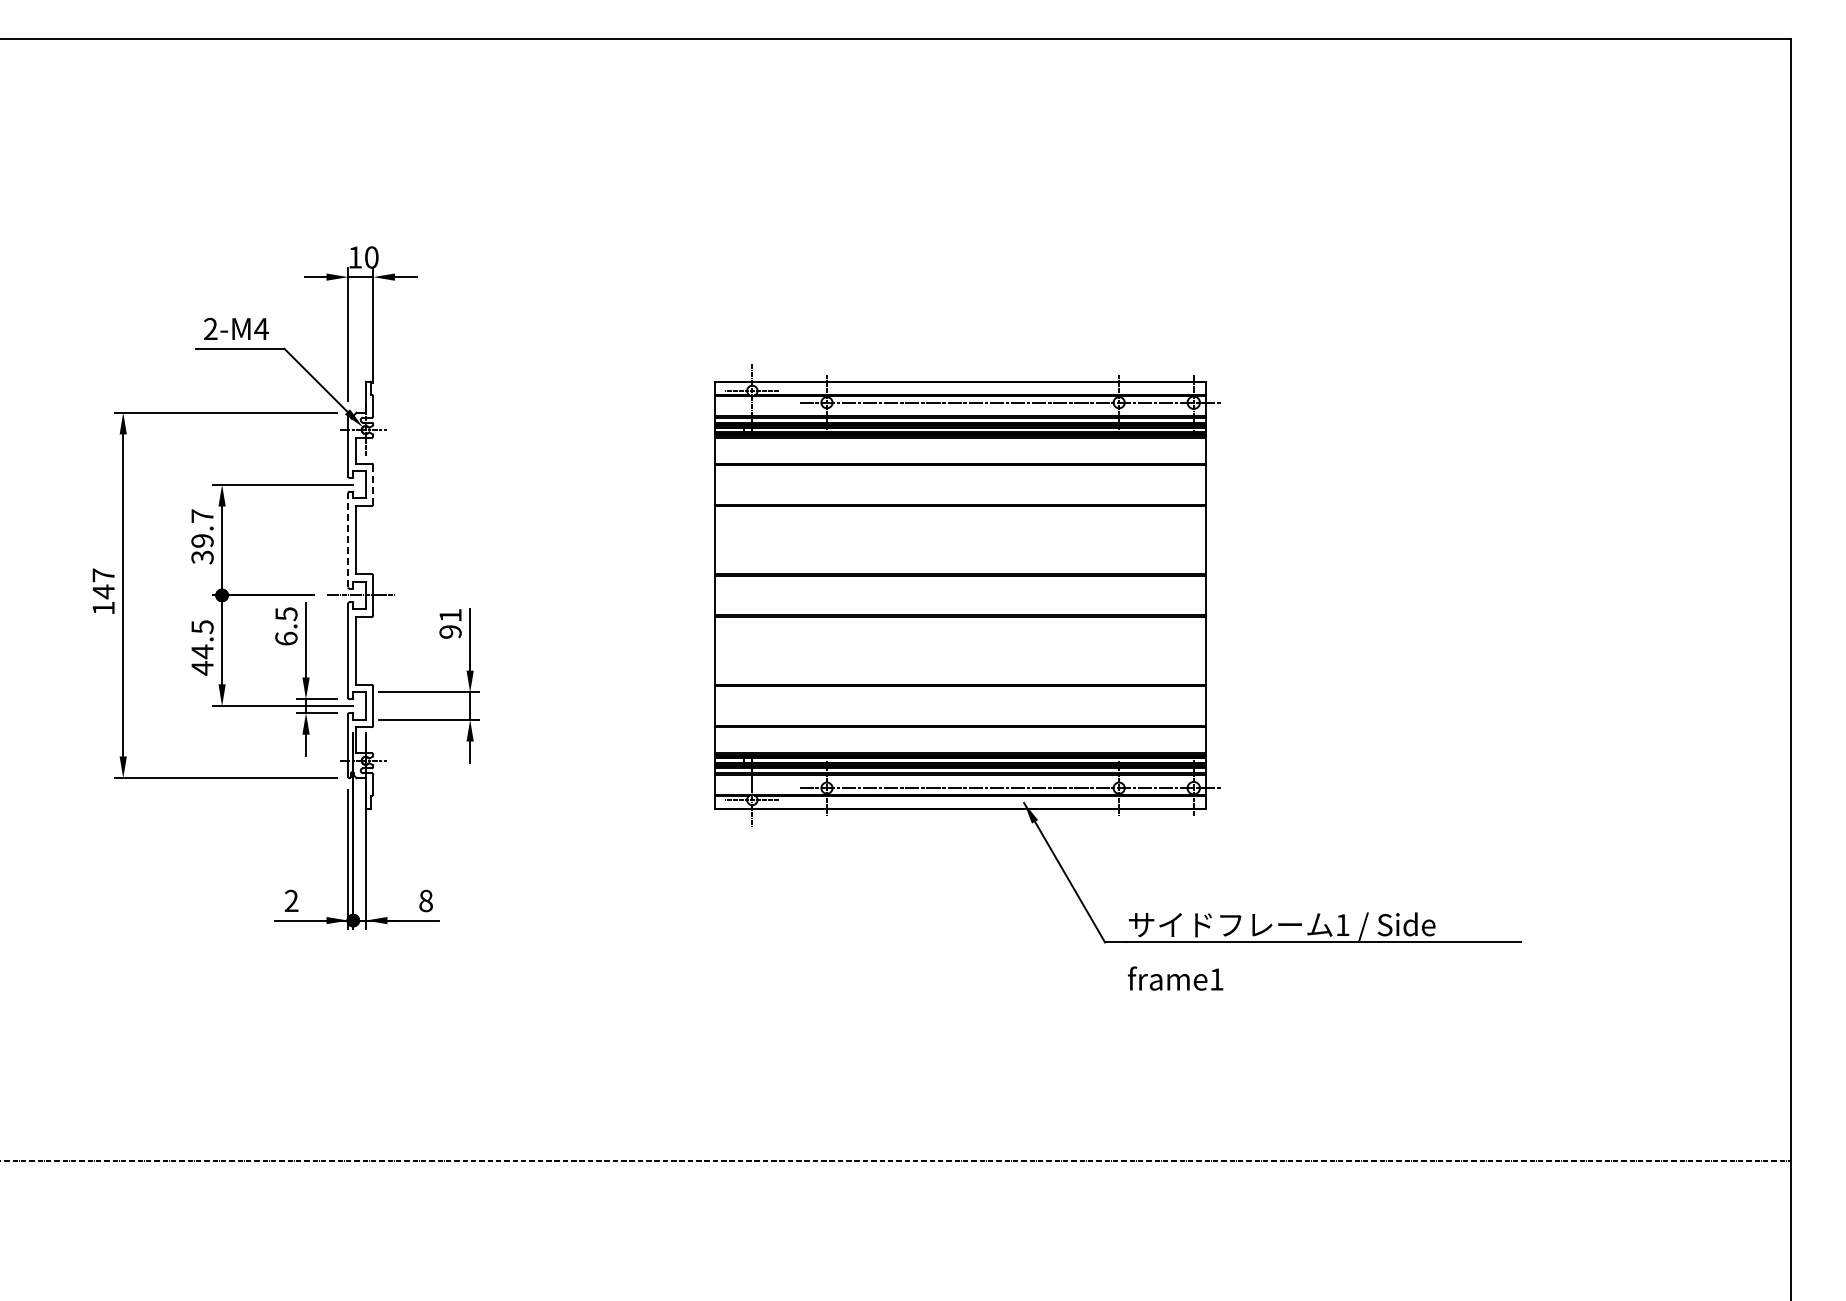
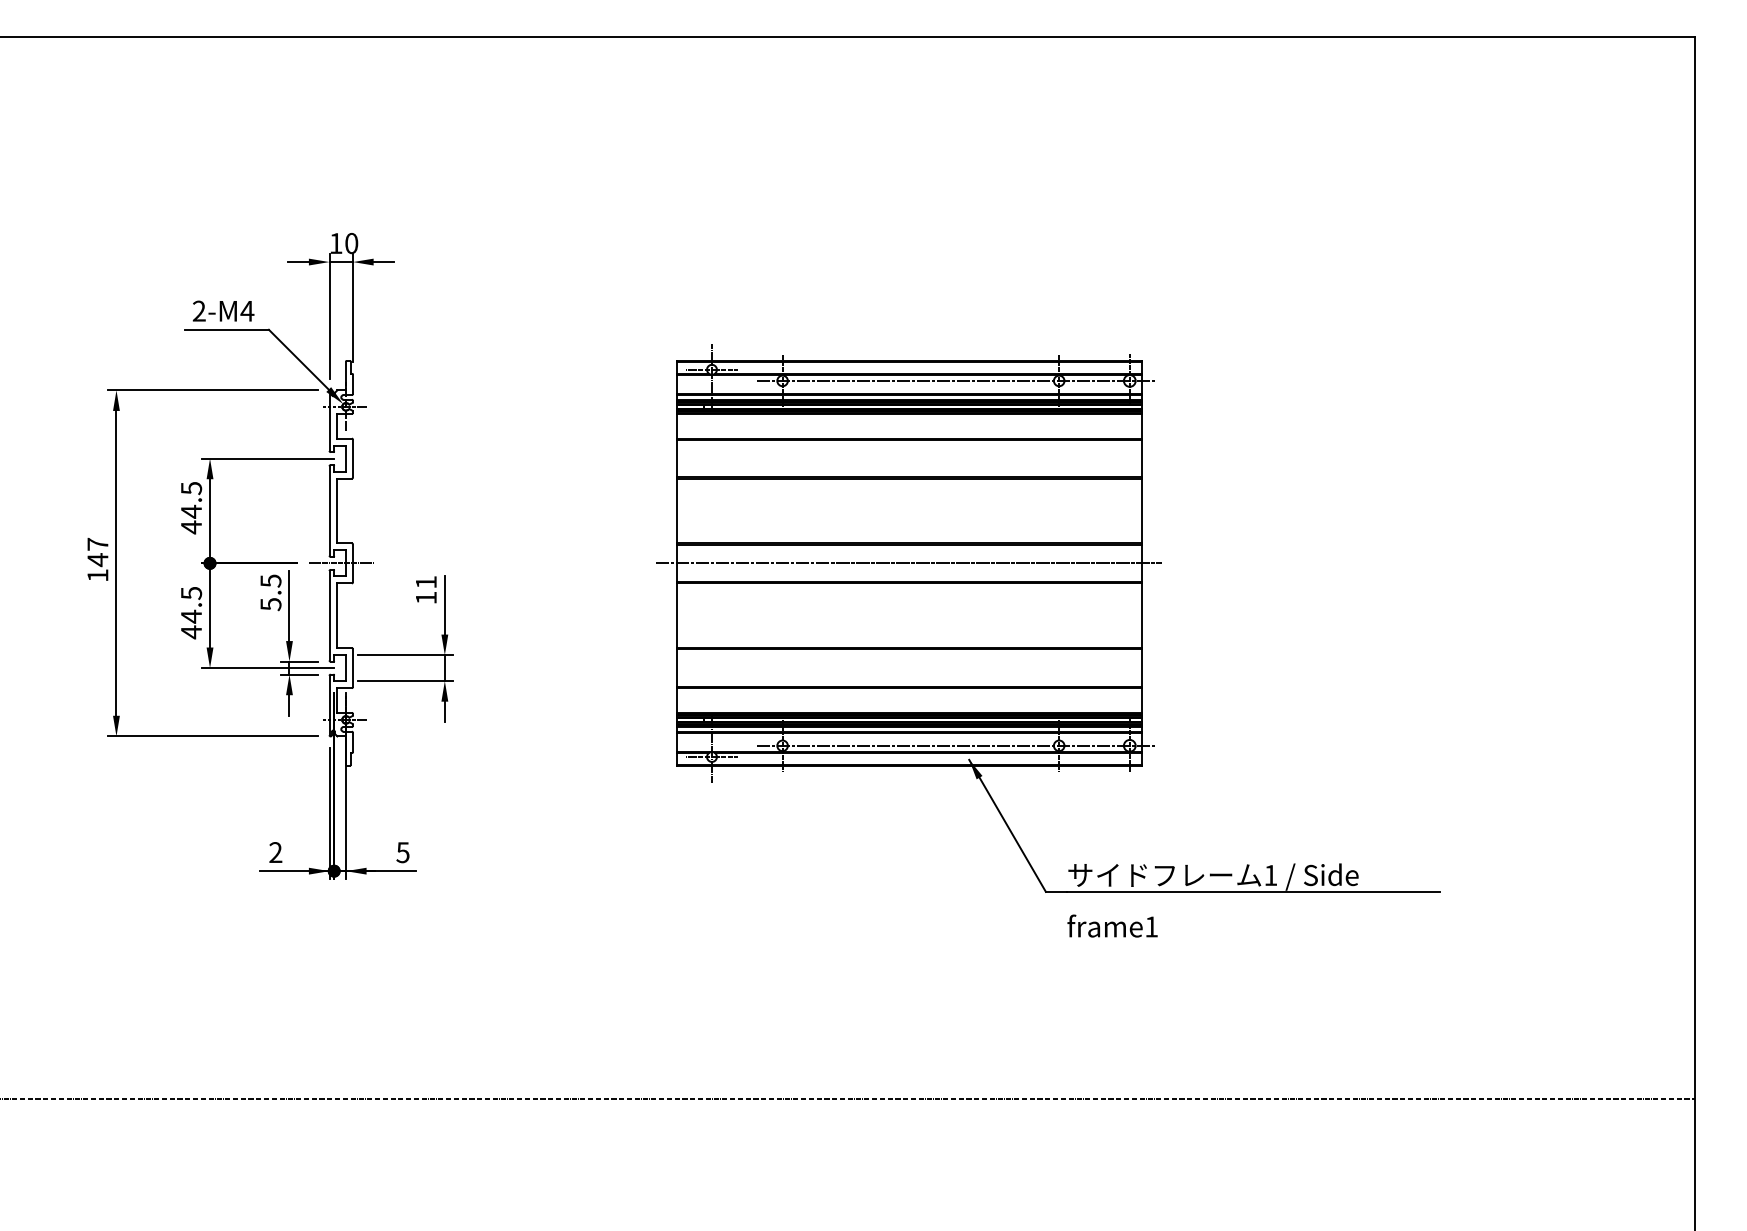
line: (373, 484) -> (353, 458), dashed -> solid
text: (202, 536) -> (191, 507), 39.7 -> 44.5
line: (348, 539) -> (329, 510), dashed -> solid
line: (960, 595) -> (908, 563), added
text: (450, 631) -> (426, 597), 91 -> 11
text: (286, 638) -> (270, 604), 6.5 -> 5.5
text: (425, 900) -> (402, 852), 8 -> 5

